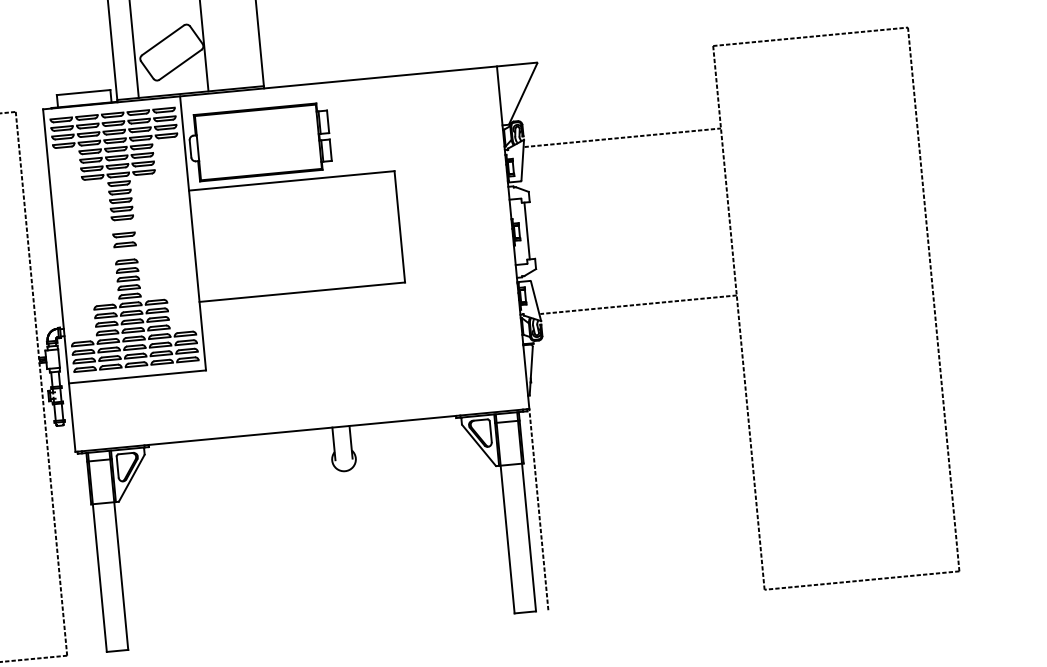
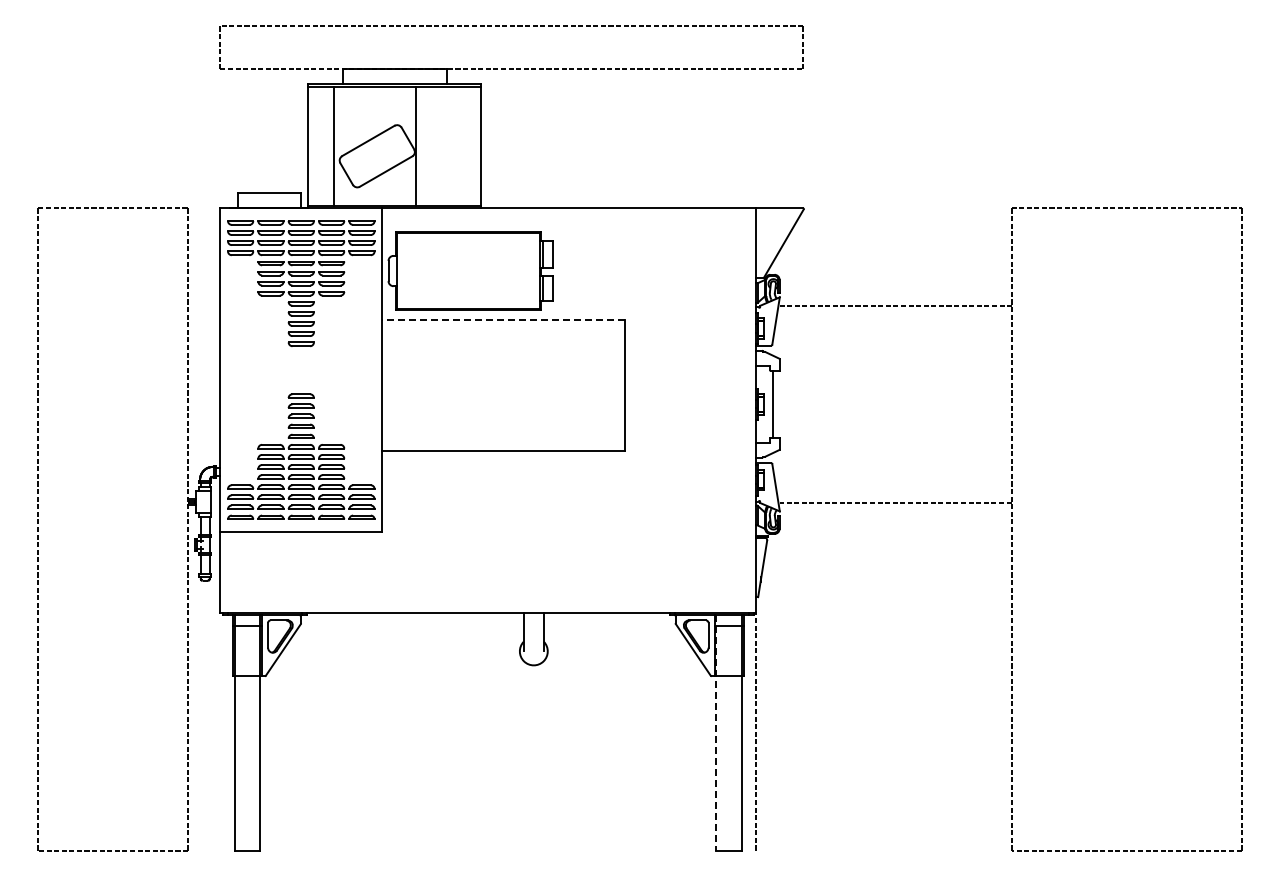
line: (290, 180) -> (502, 319), solid -> dashed
part: (123, 240) -> (300, 370), removed
line: (505, 513) -> (716, 732), solid -> dashed

